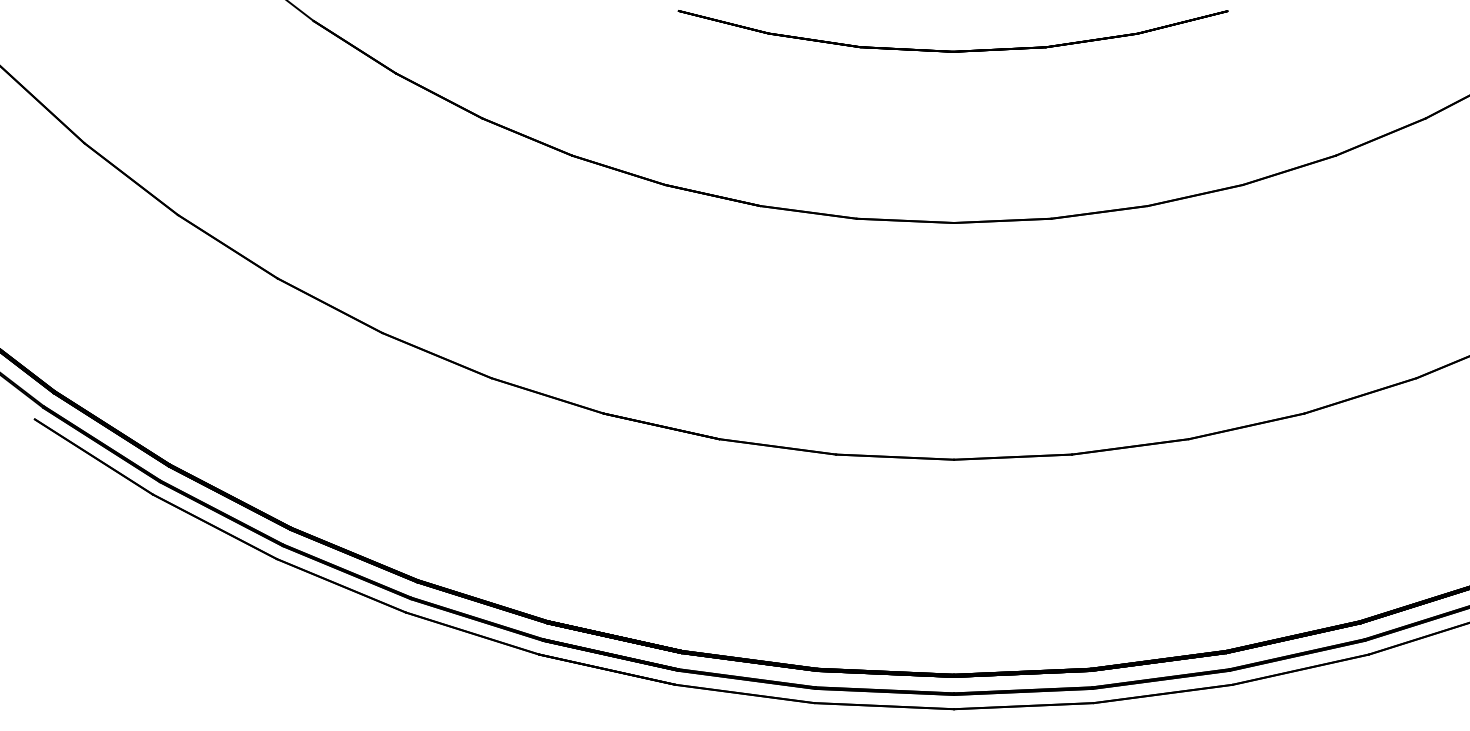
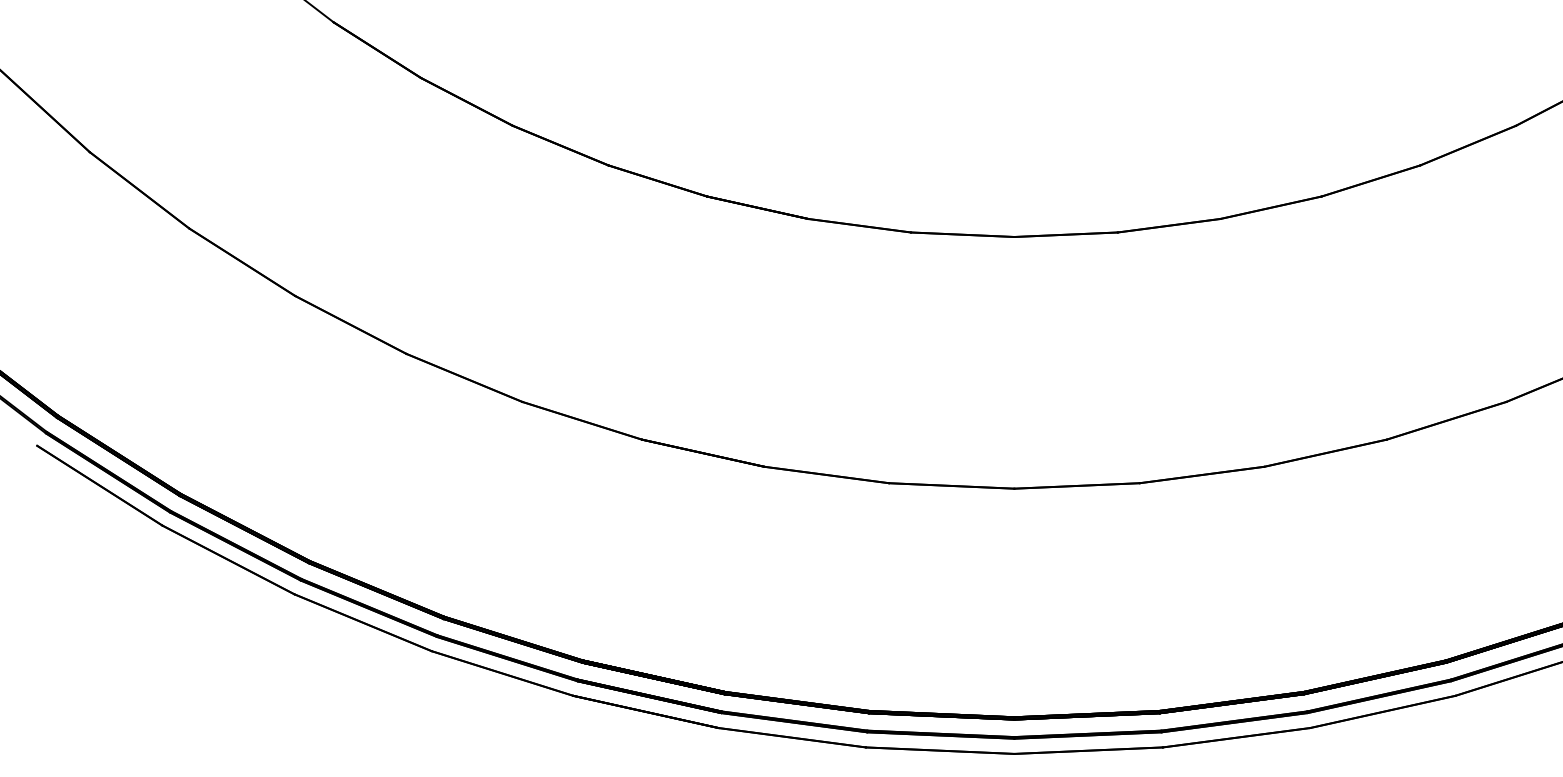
part: (951, 50) -> (1011, 53), removed

